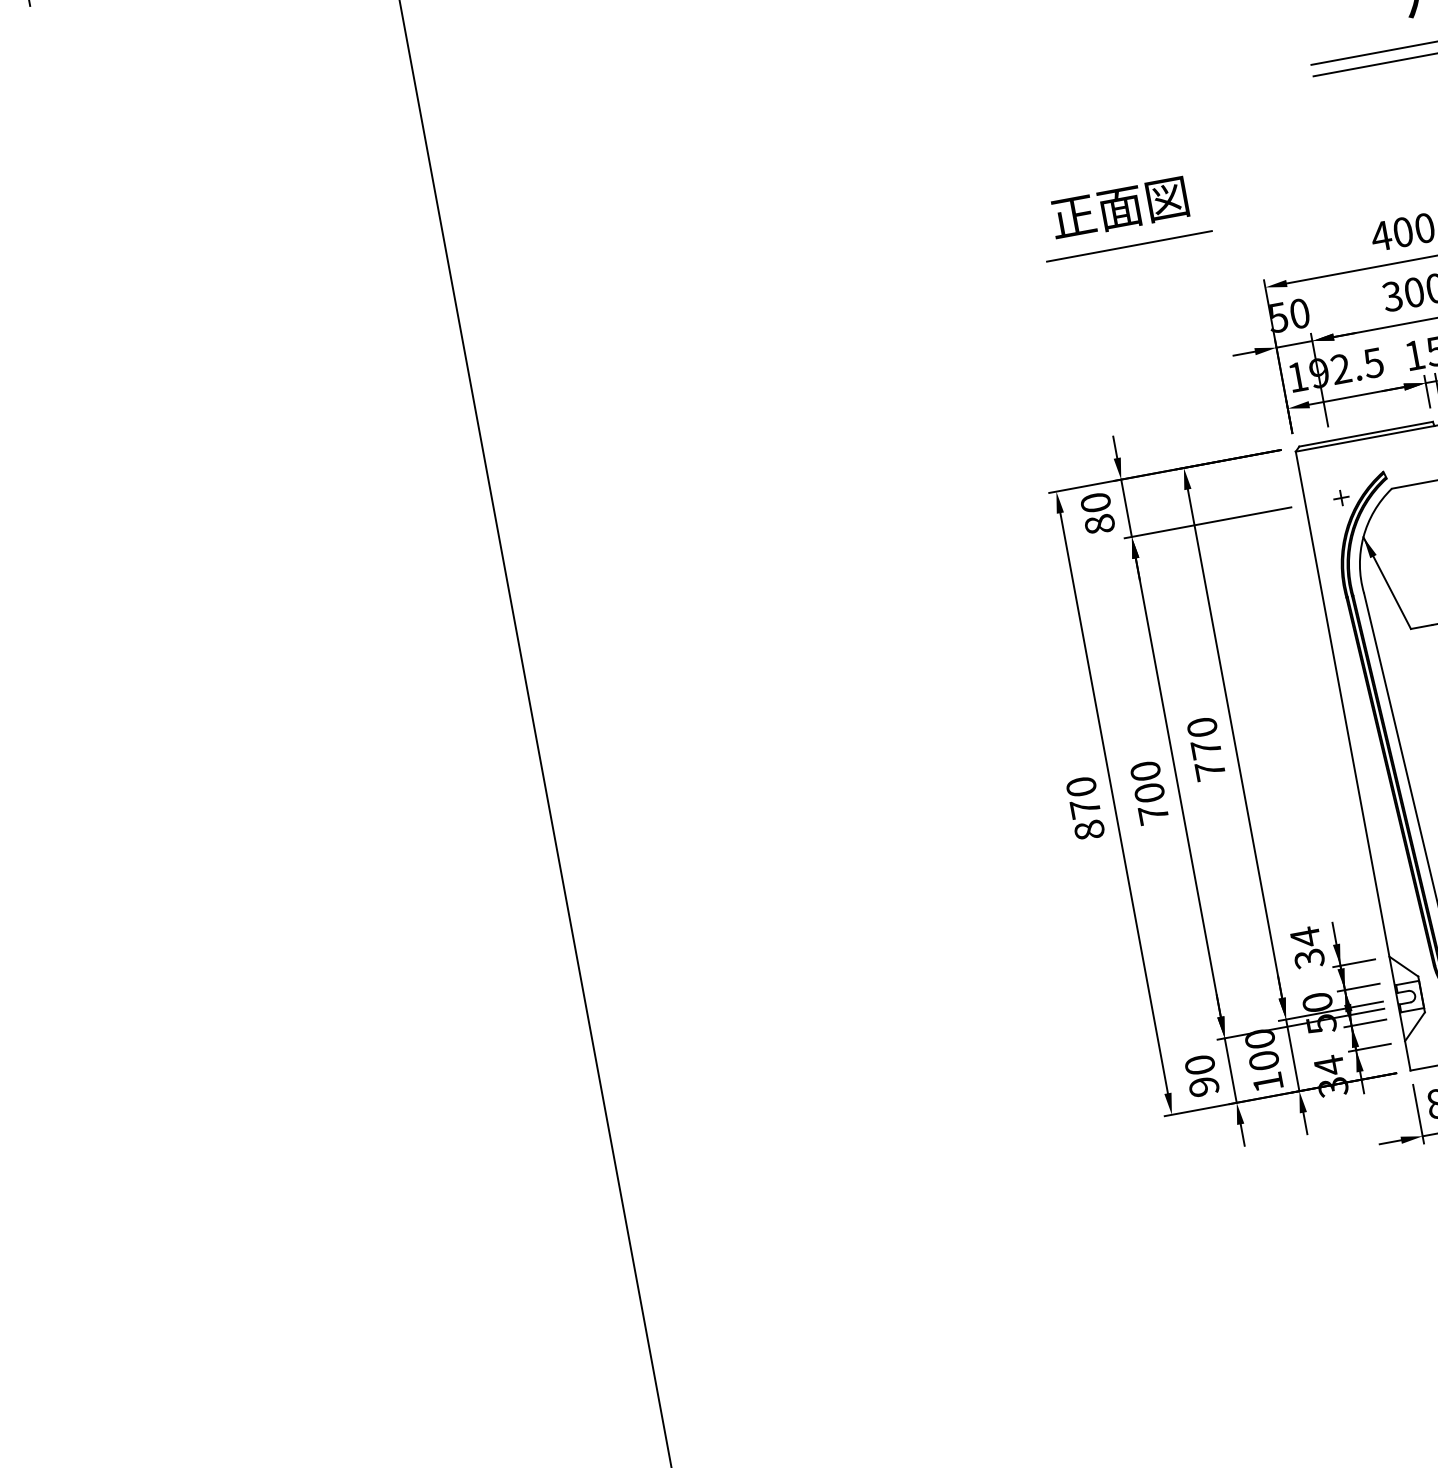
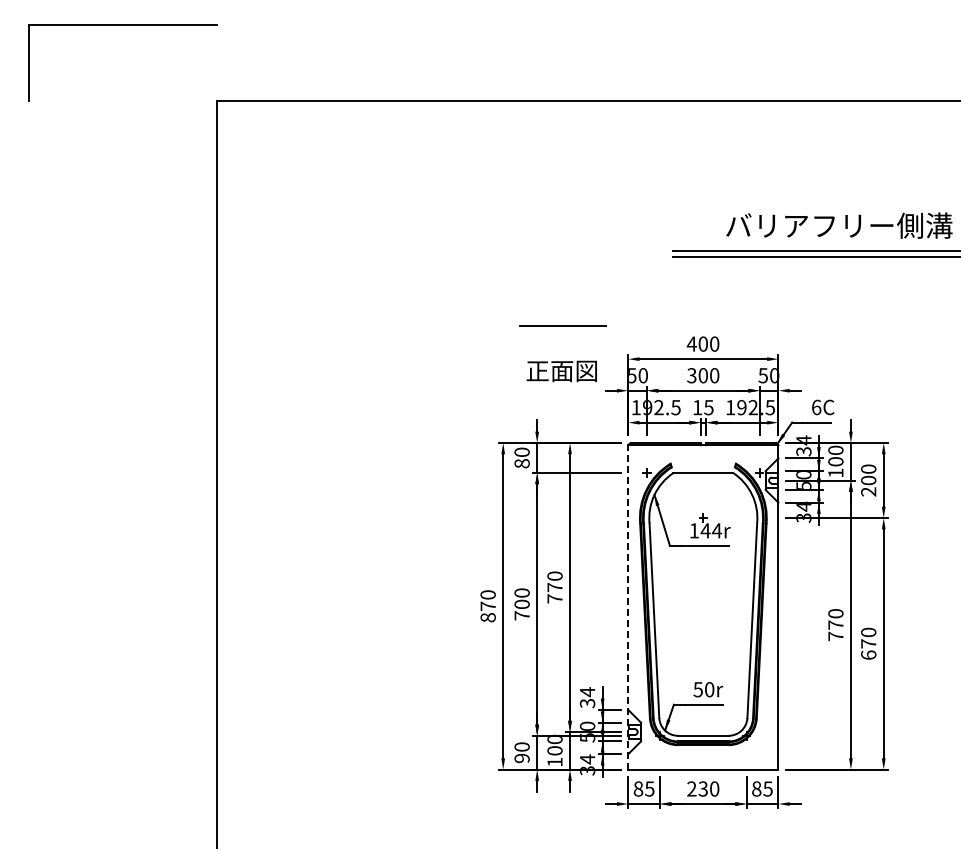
text: (1118, 208) -> (561, 371), moved
line: (1353, 759) -> (628, 606), solid -> dashed

